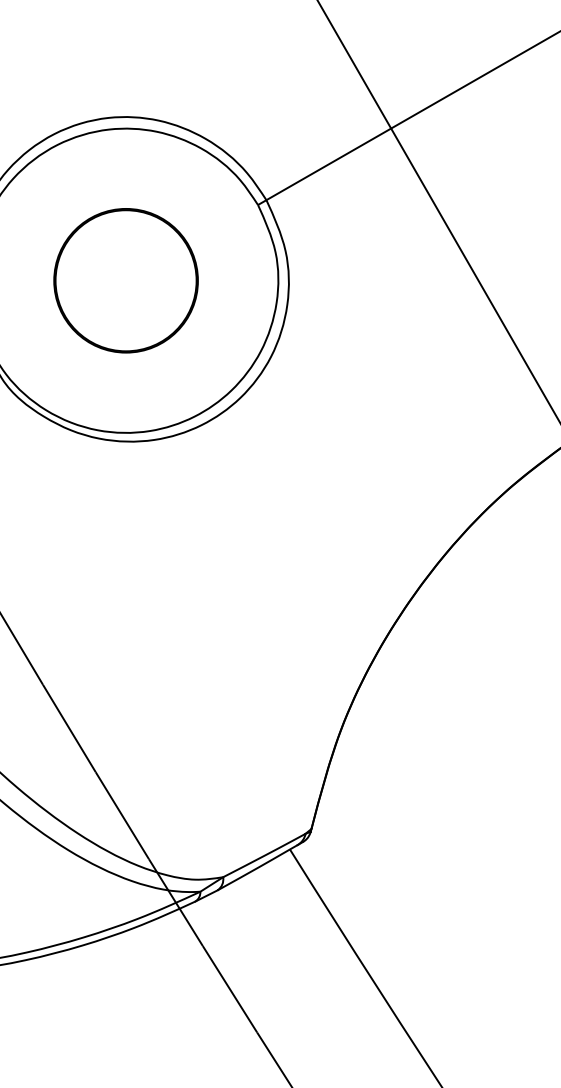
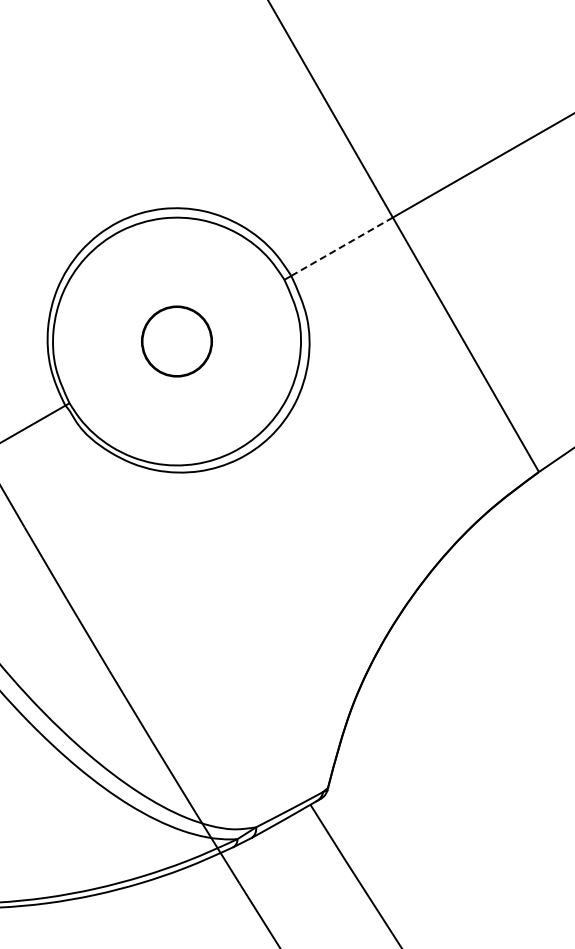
line: (329, 164) -> (342, 246), solid -> dashed
circle: (125, 280) -> (176, 341), size x0.6

